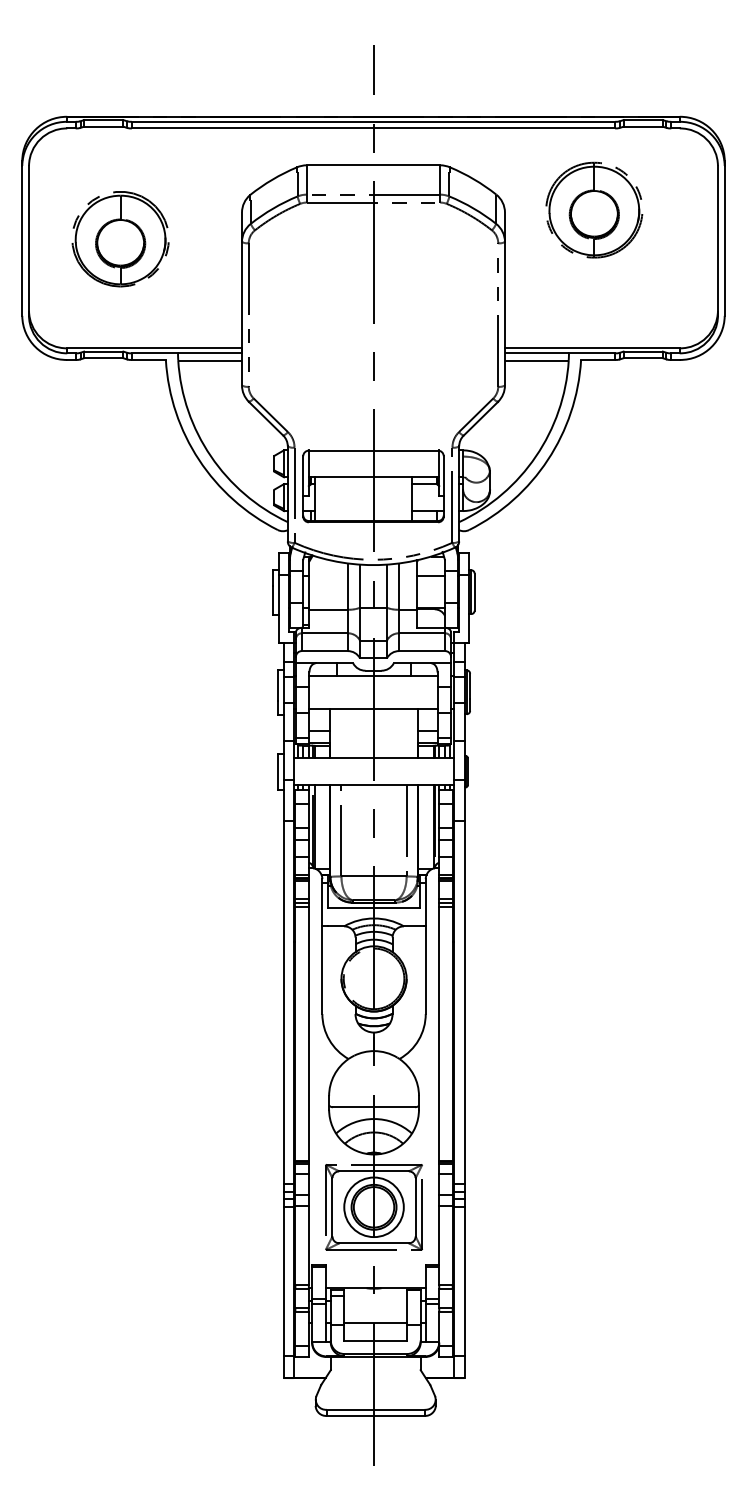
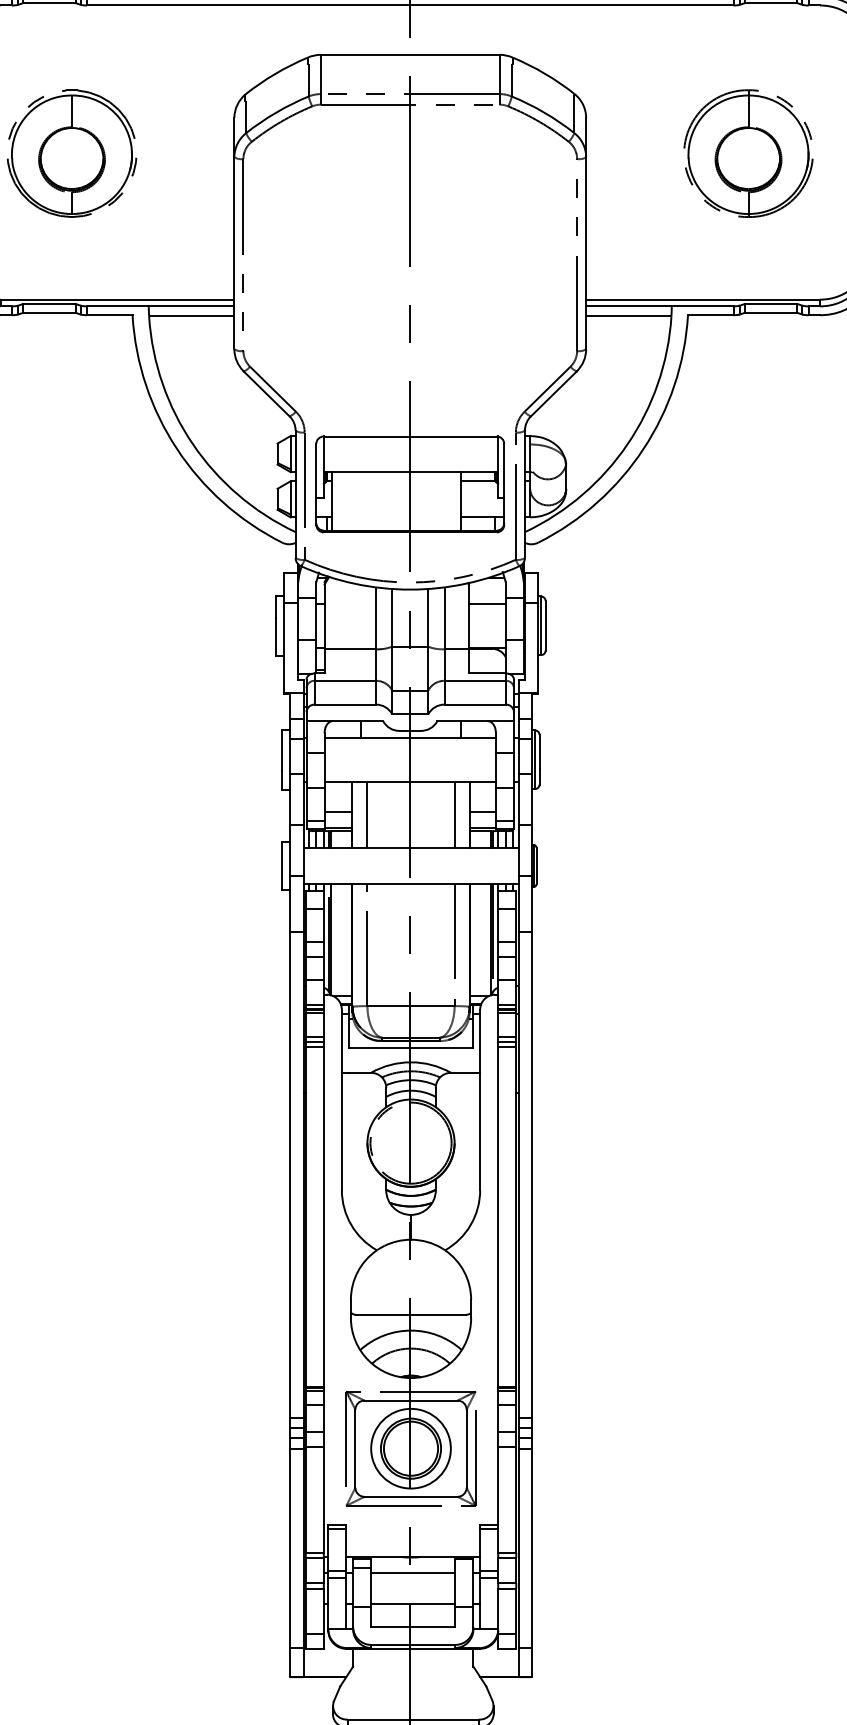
part: (594, 209) -> (748, 152), moved
line: (341, 733) -> (367, 814), added
line: (406, 733) -> (454, 814), added
line: (375, 1300) -> (412, 1573), added

